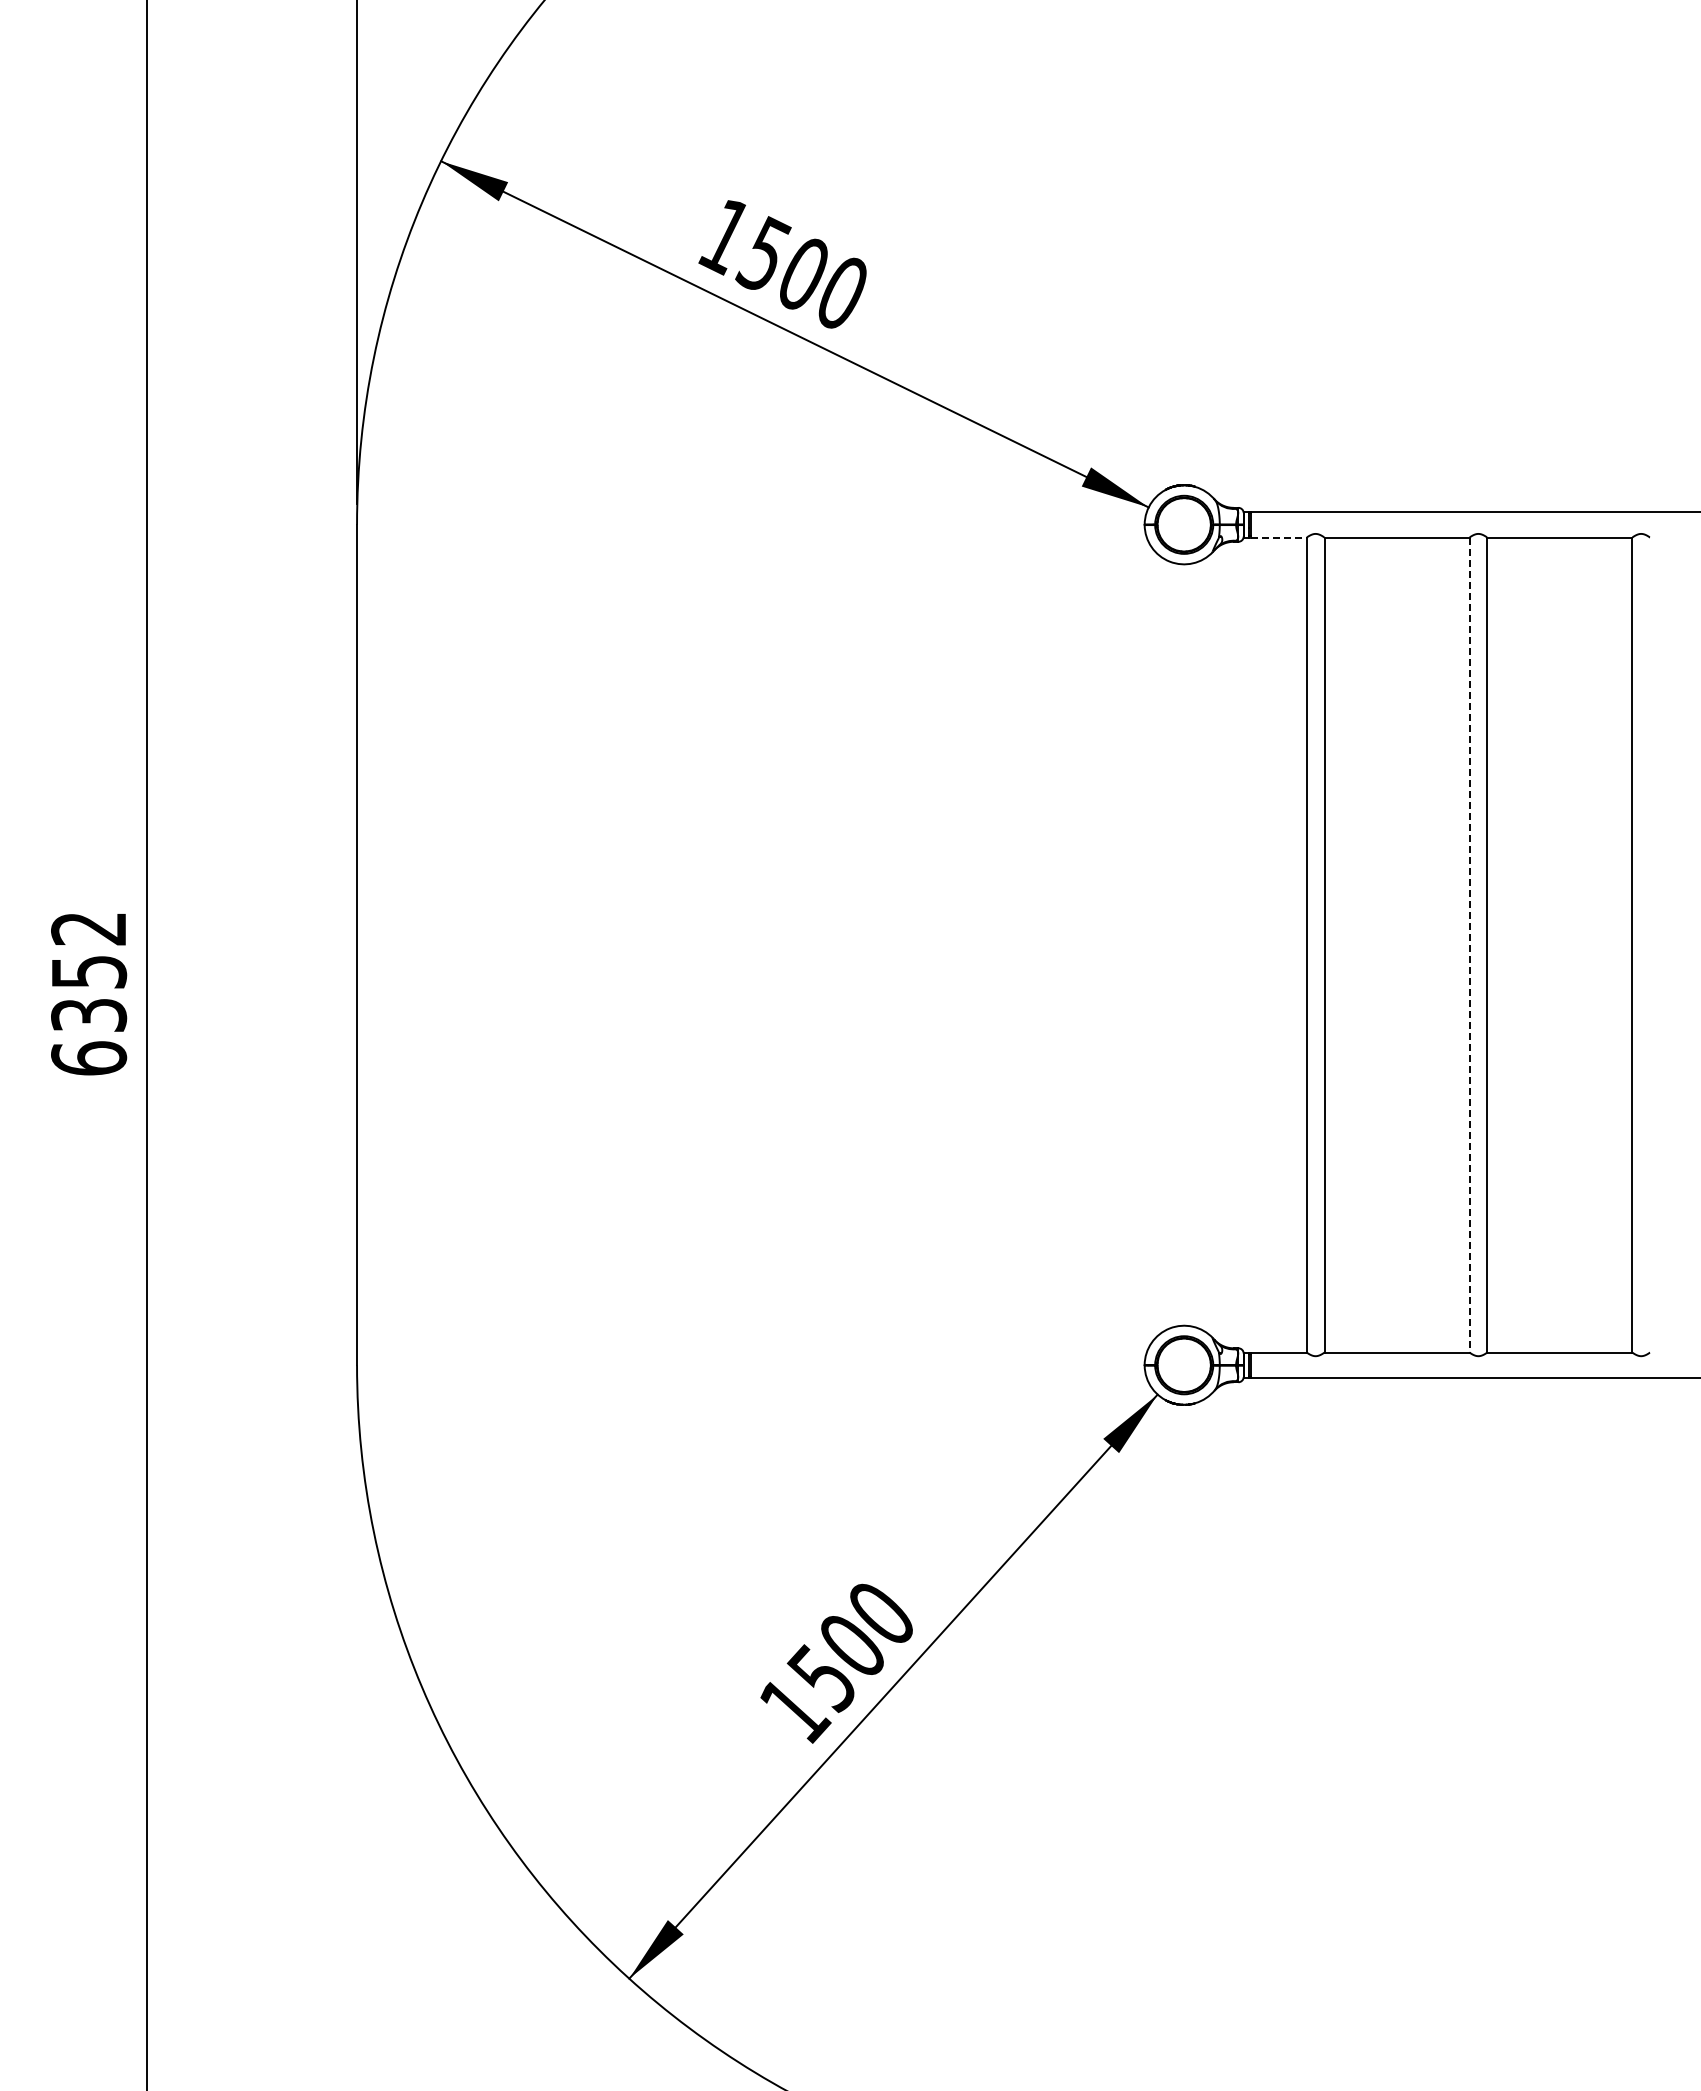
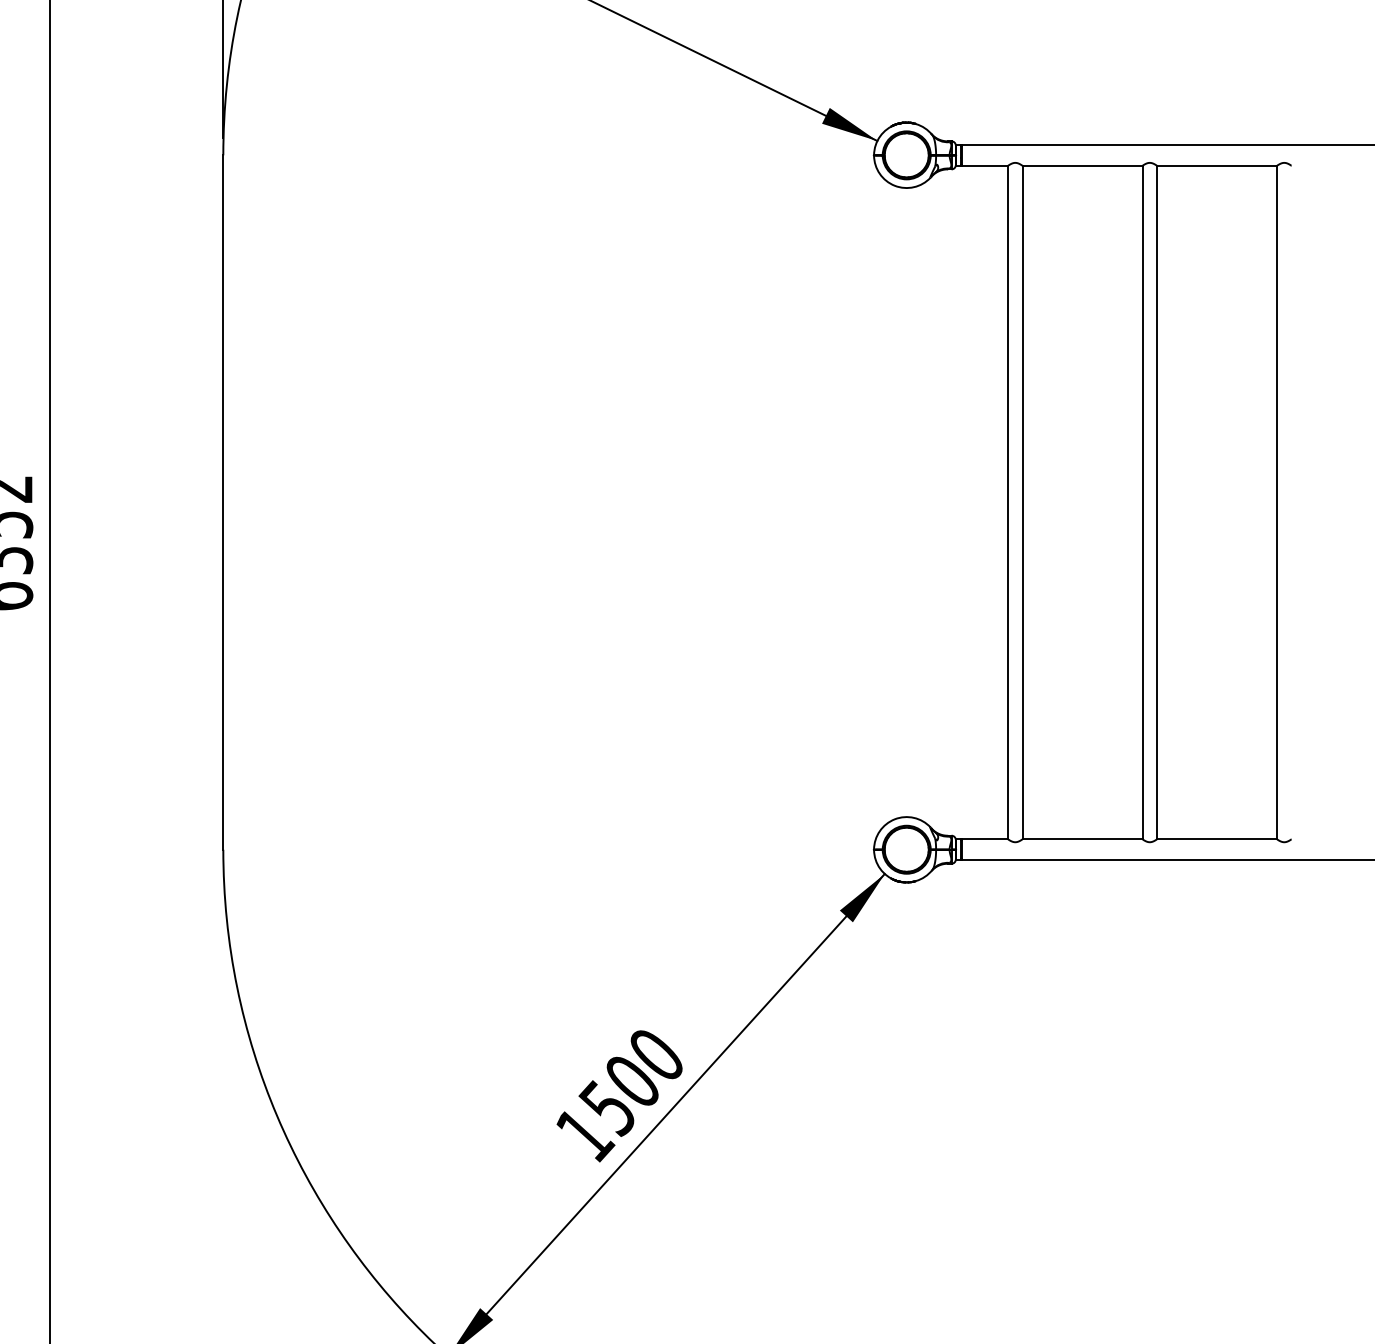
line: (1278, 537) -> (984, 165), dashed -> solid
line: (1469, 945) -> (1142, 502), dashed -> solid

